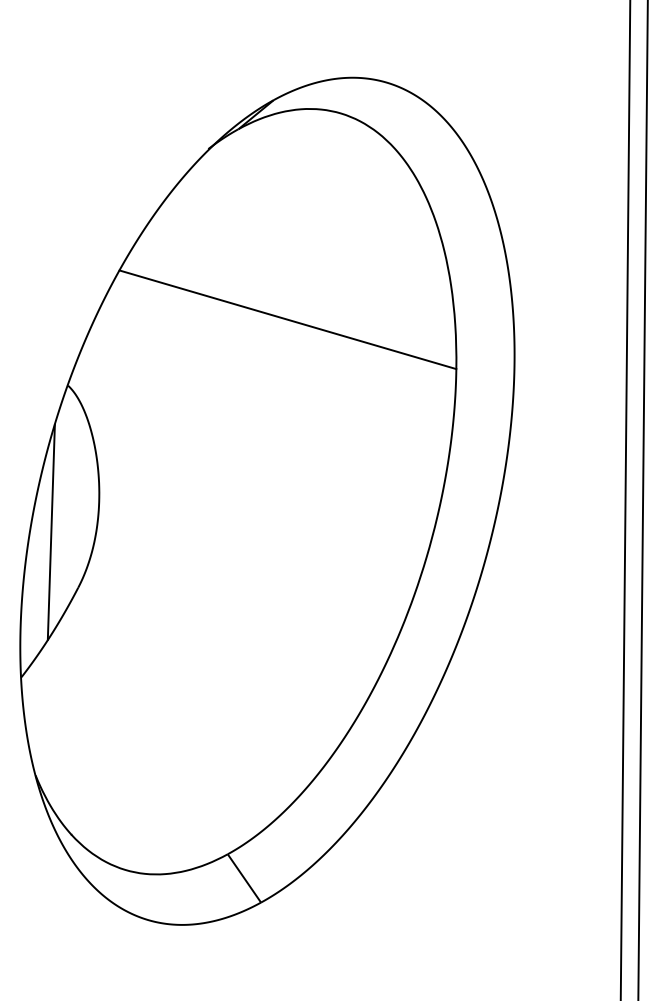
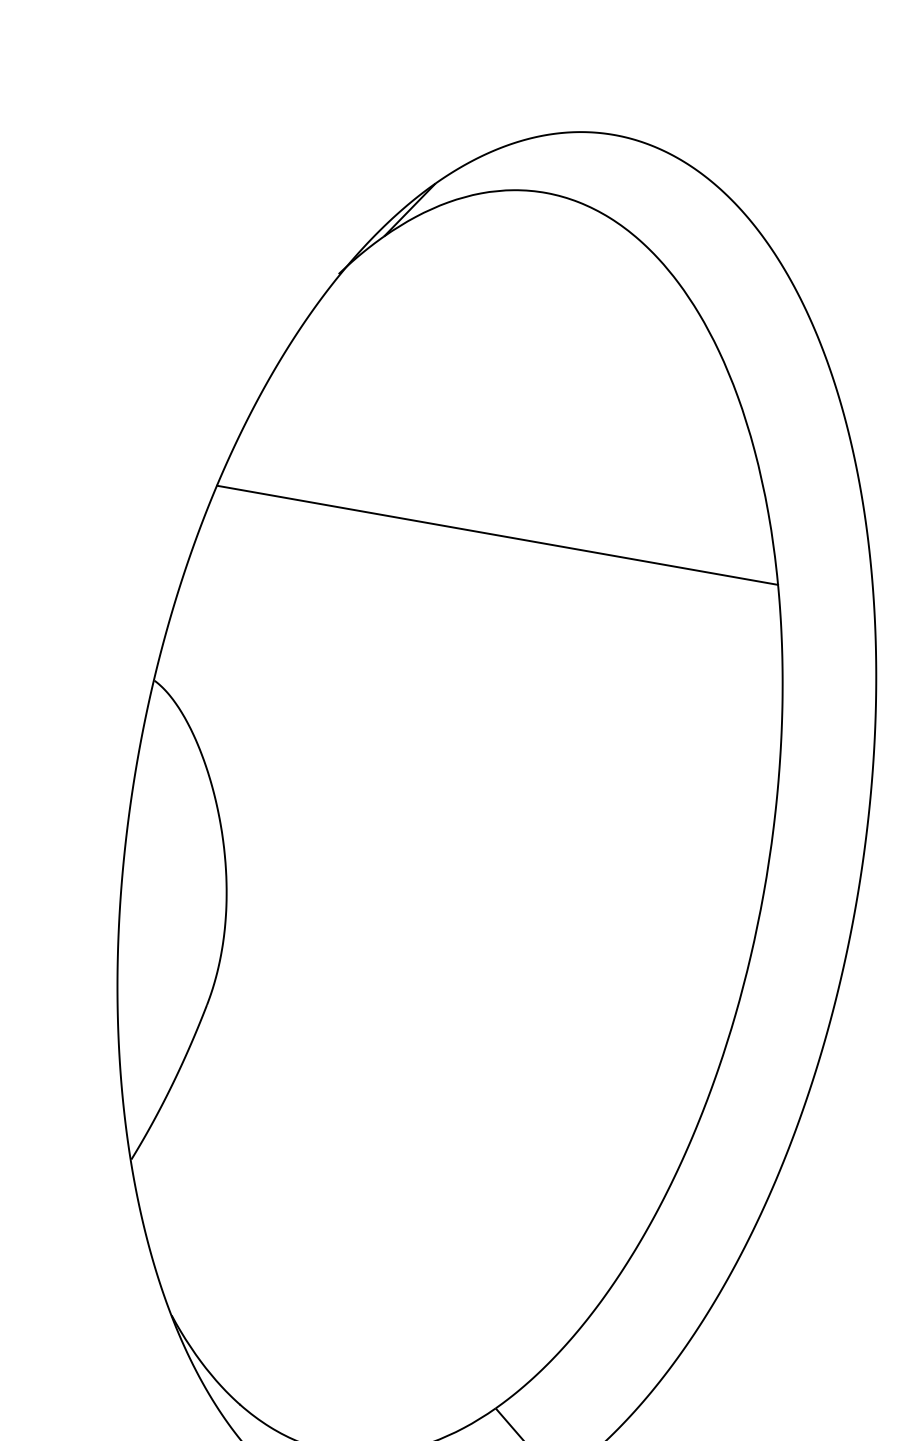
line: (50, 531) -> (152, 919), removed

